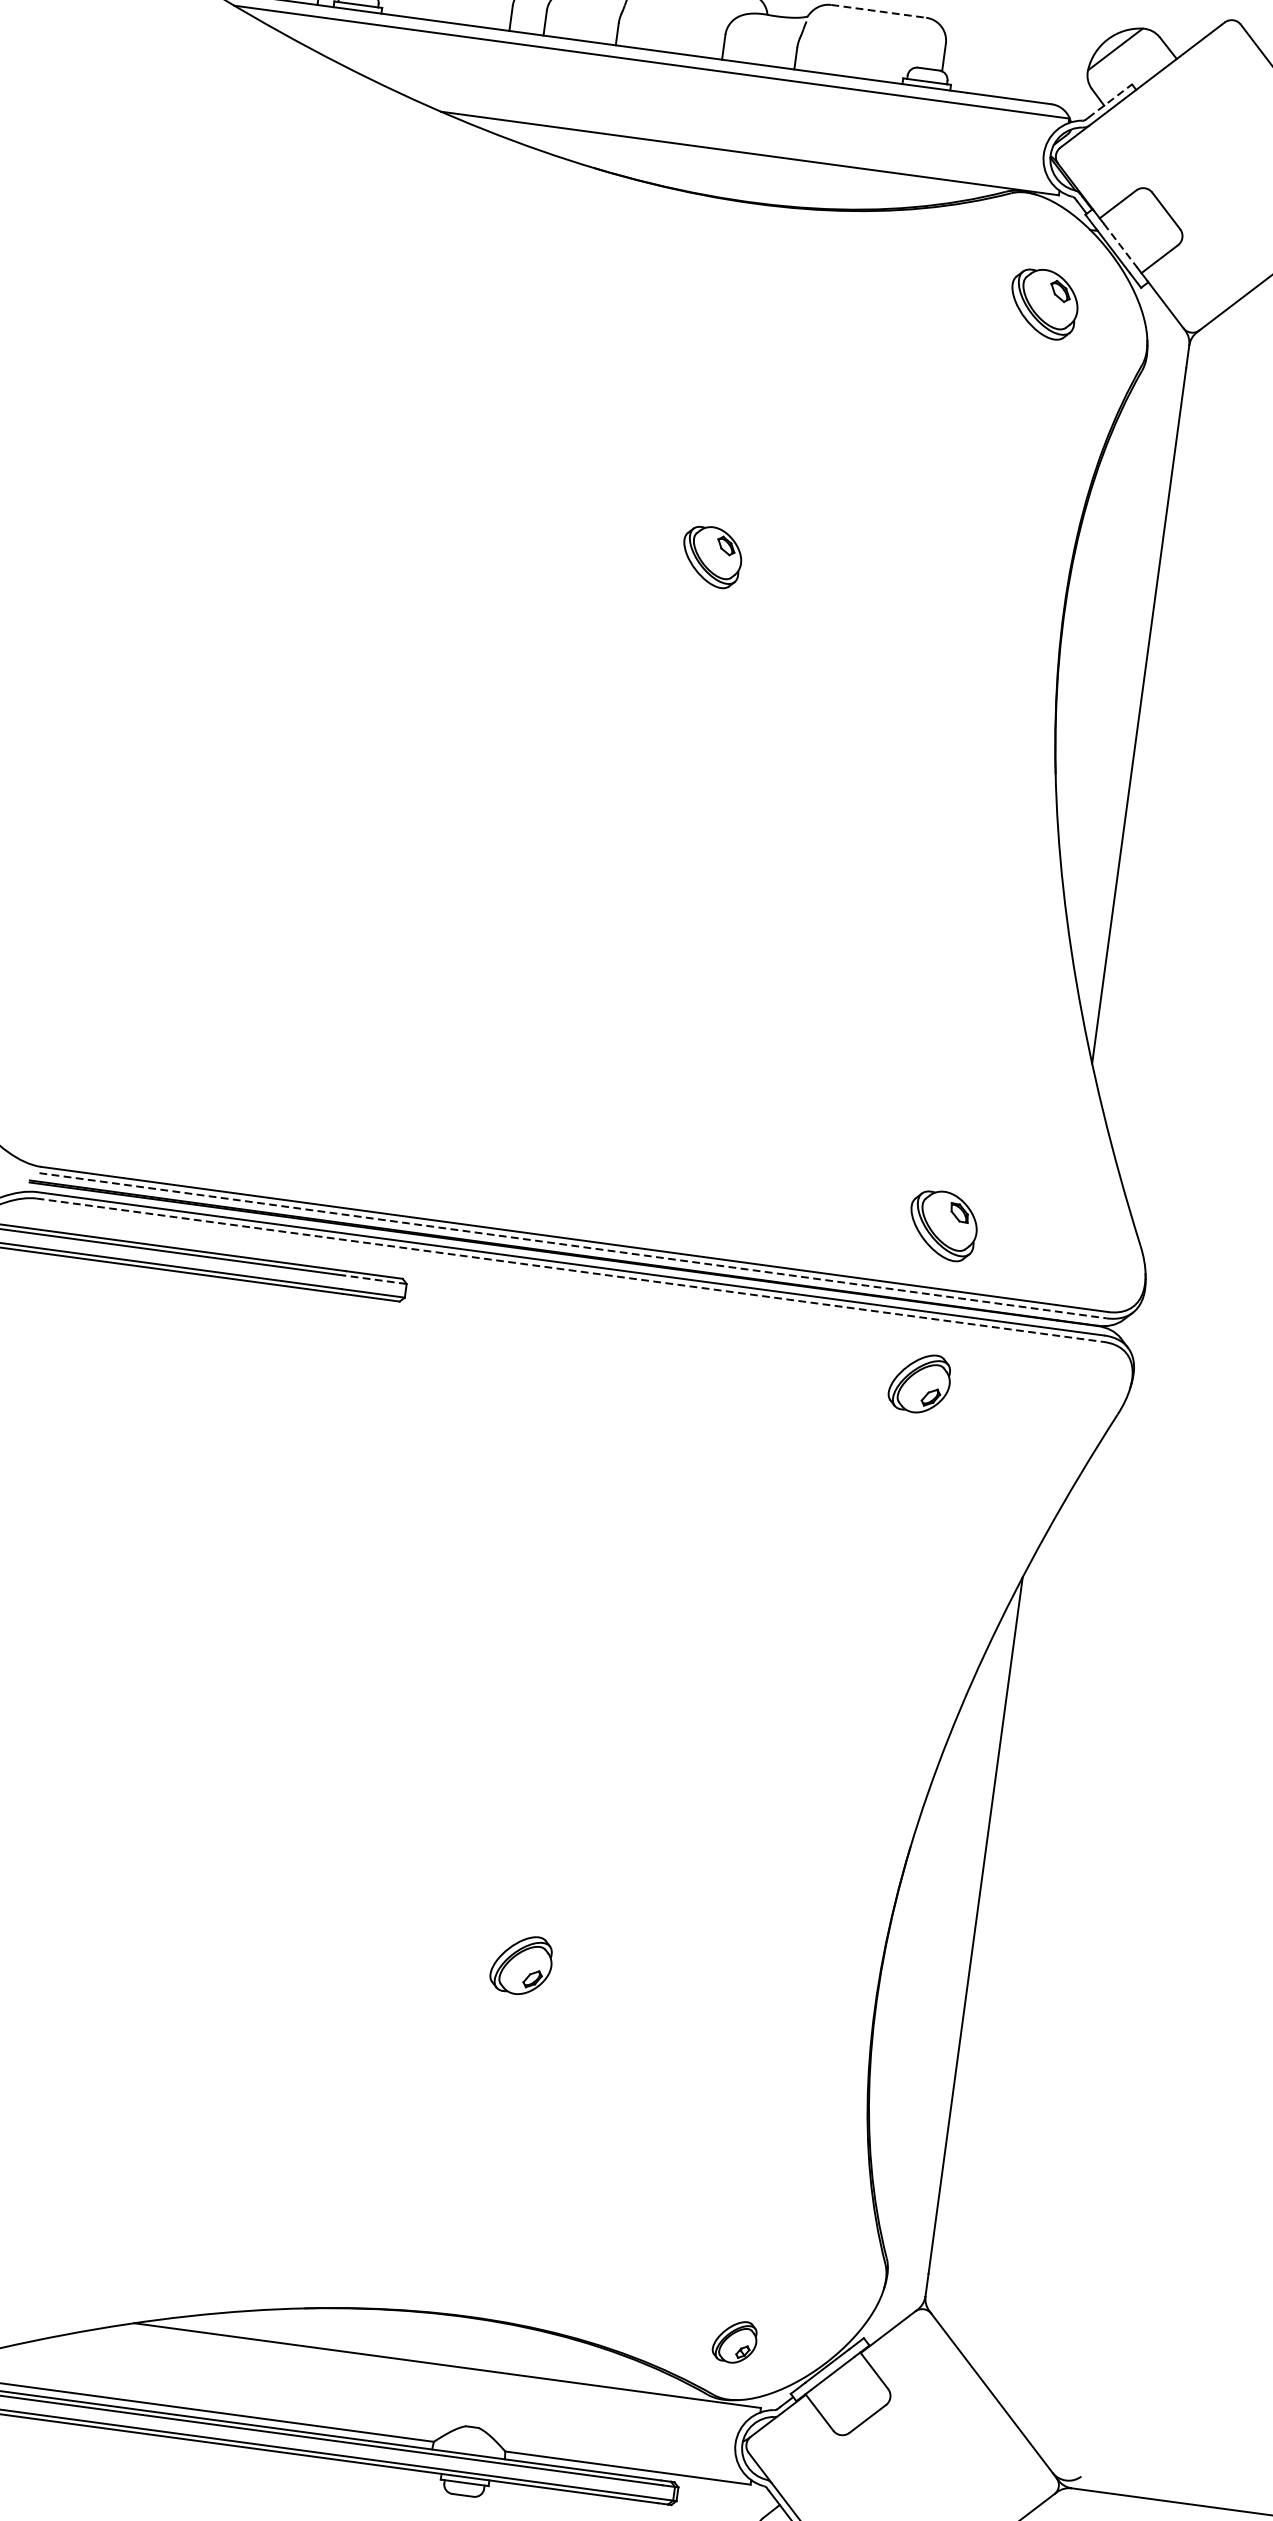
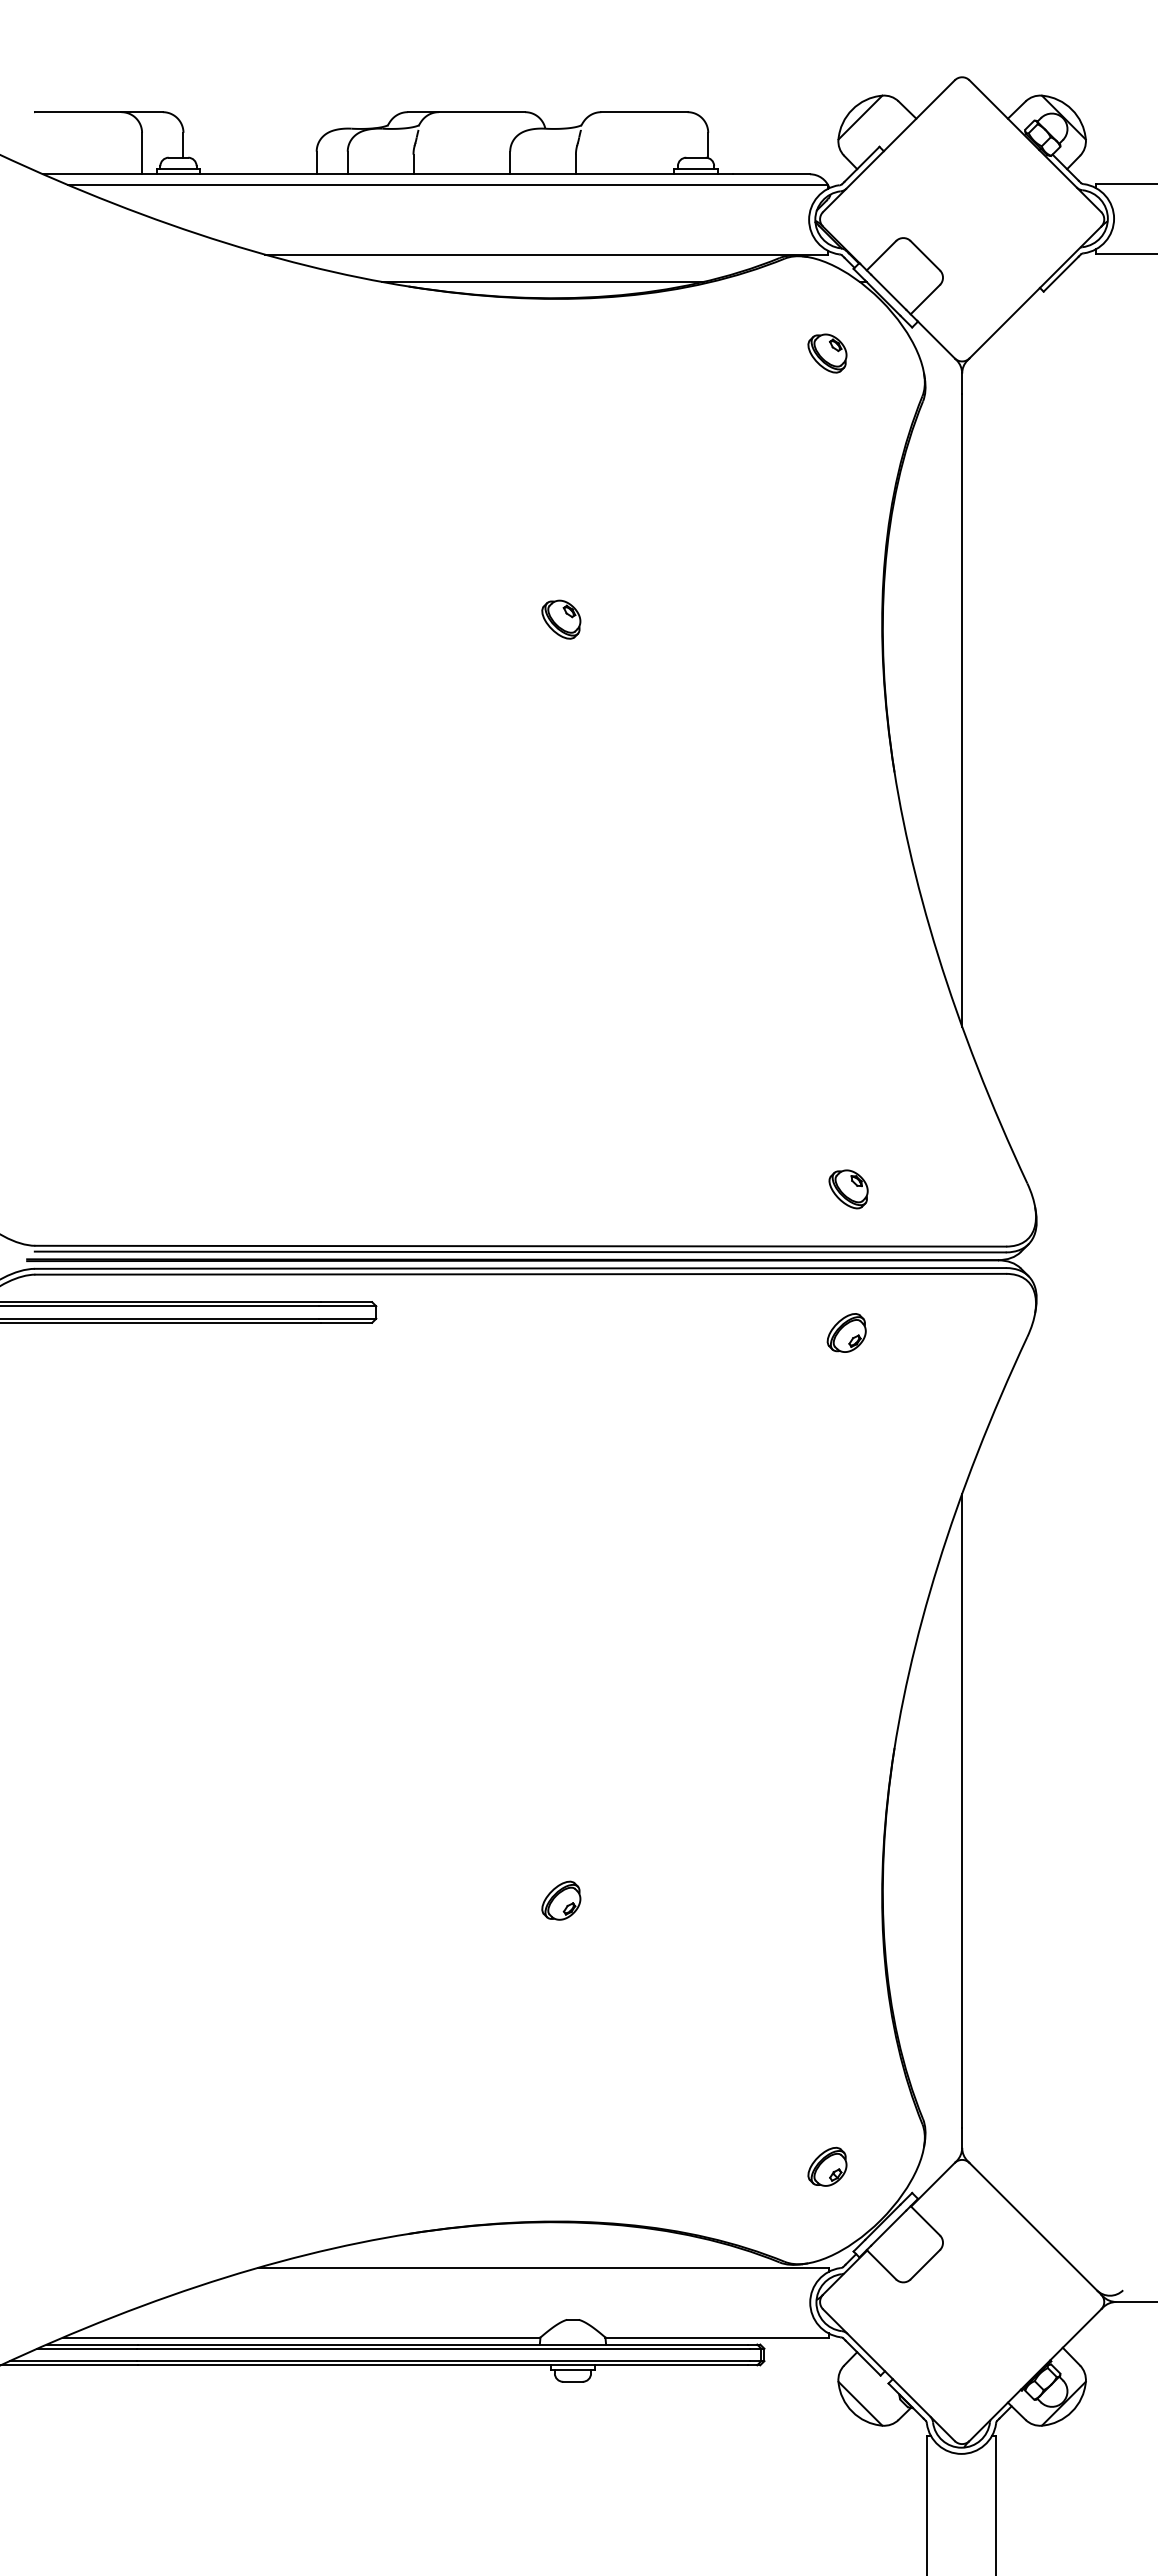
line: (878, 11) -> (644, 112), dashed -> solid
line: (1109, 101) -> (861, 164), dashed -> solid
line: (741, 182) -> (542, 281), added
line: (1120, 245) -> (888, 292), dashed -> solid
part: (1044, 303) -> (827, 353), size x0.62
part: (712, 556) -> (561, 619), size x0.71
part: (943, 1225) -> (848, 1189), size x0.62
line: (573, 1246) -> (520, 1252), dashed -> solid
line: (571, 1270) -> (521, 1274), dashed -> solid
line: (375, 1279) -> (347, 1306), dashed -> solid
part: (919, 1382) -> (846, 1332), size x0.71
part: (521, 1964) -> (561, 1900), size x0.71
part: (735, 2341) -> (827, 2166), moved

